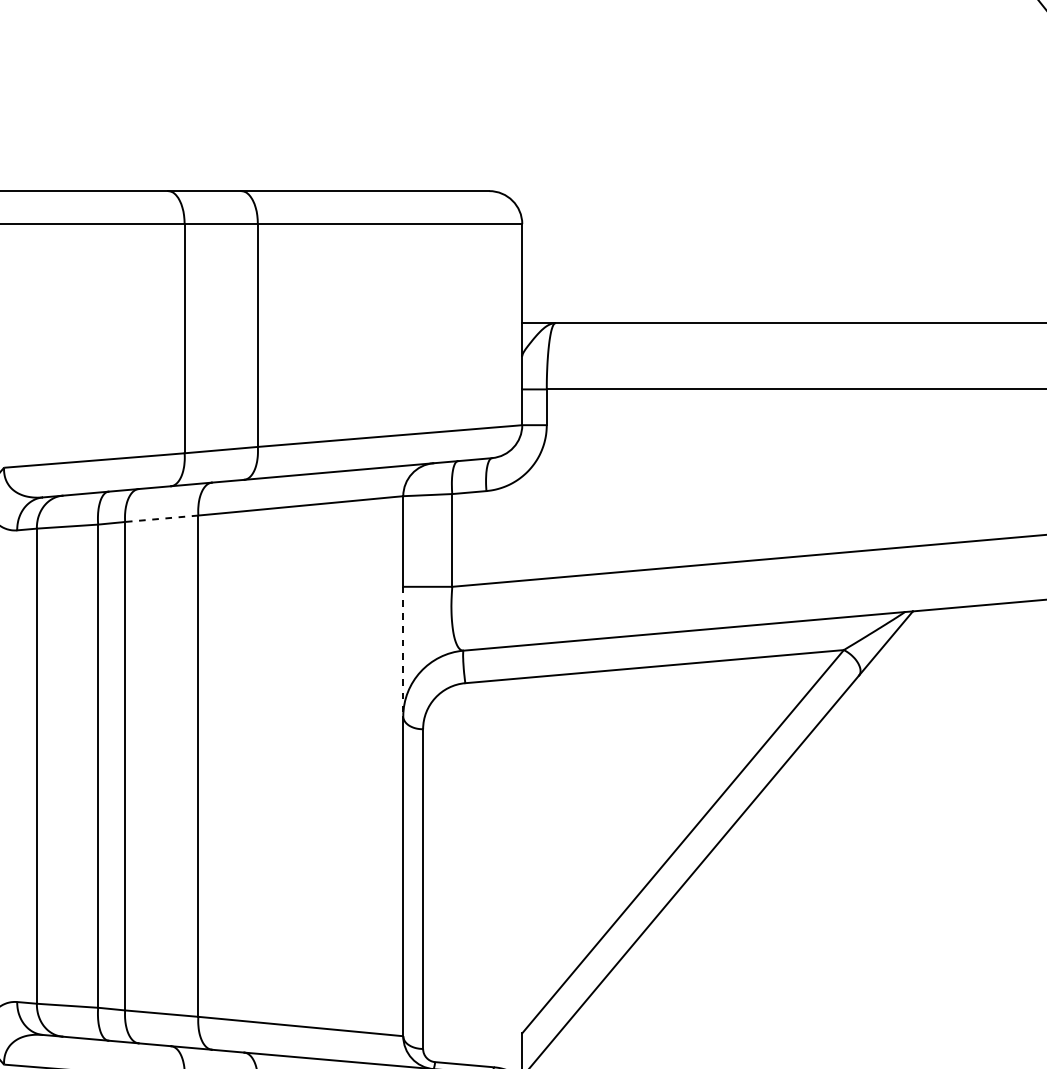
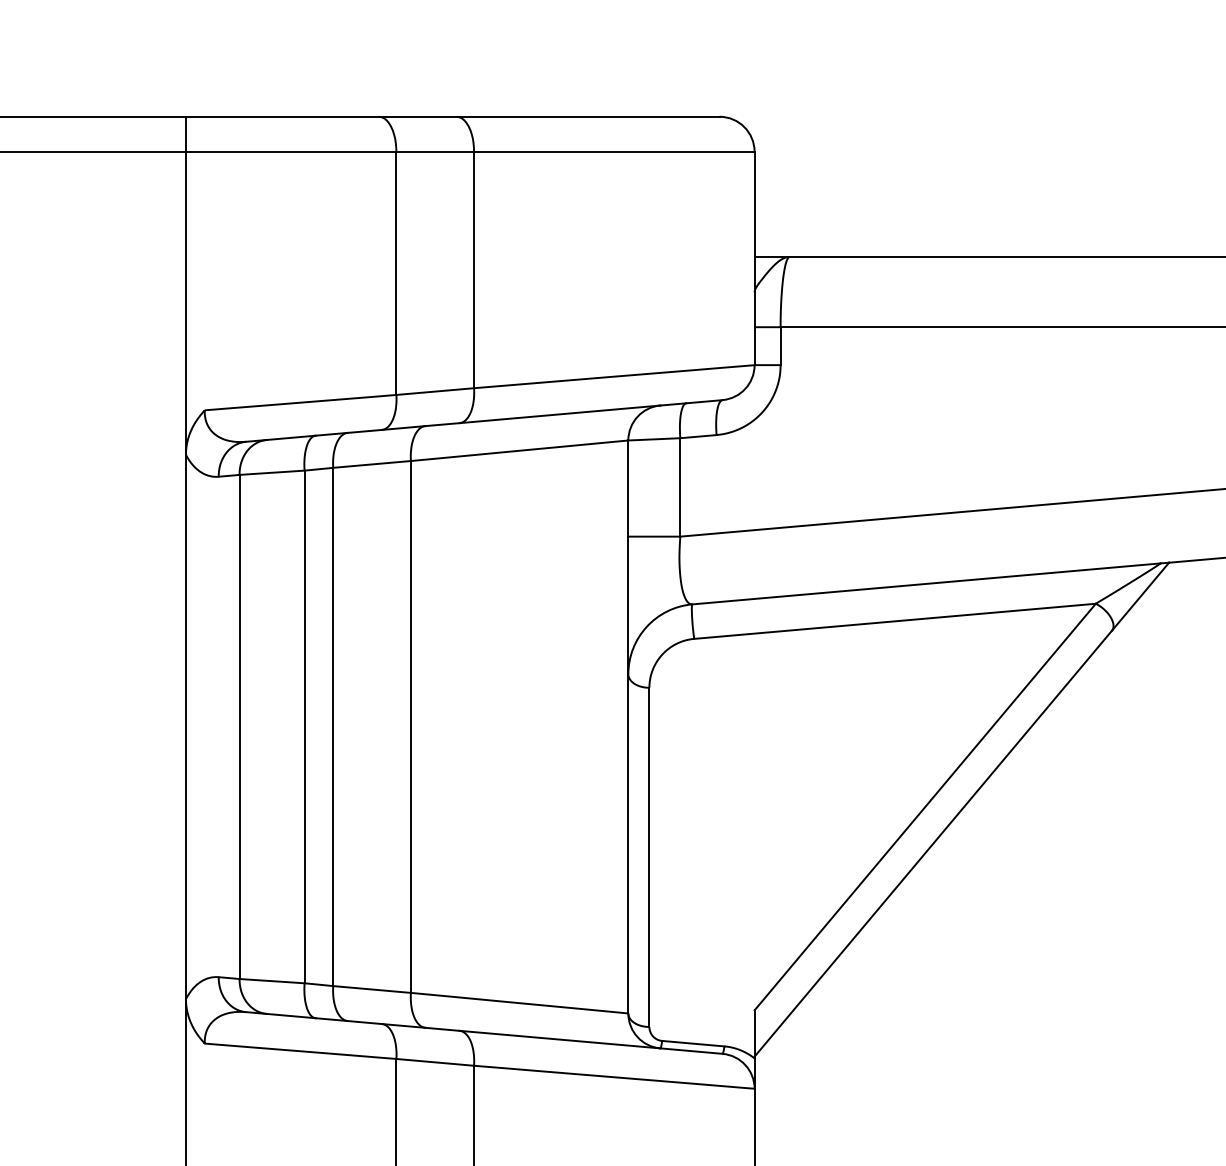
line: (162, 518) -> (372, 464), dashed -> solid
line: (403, 651) -> (628, 605), dashed -> solid

